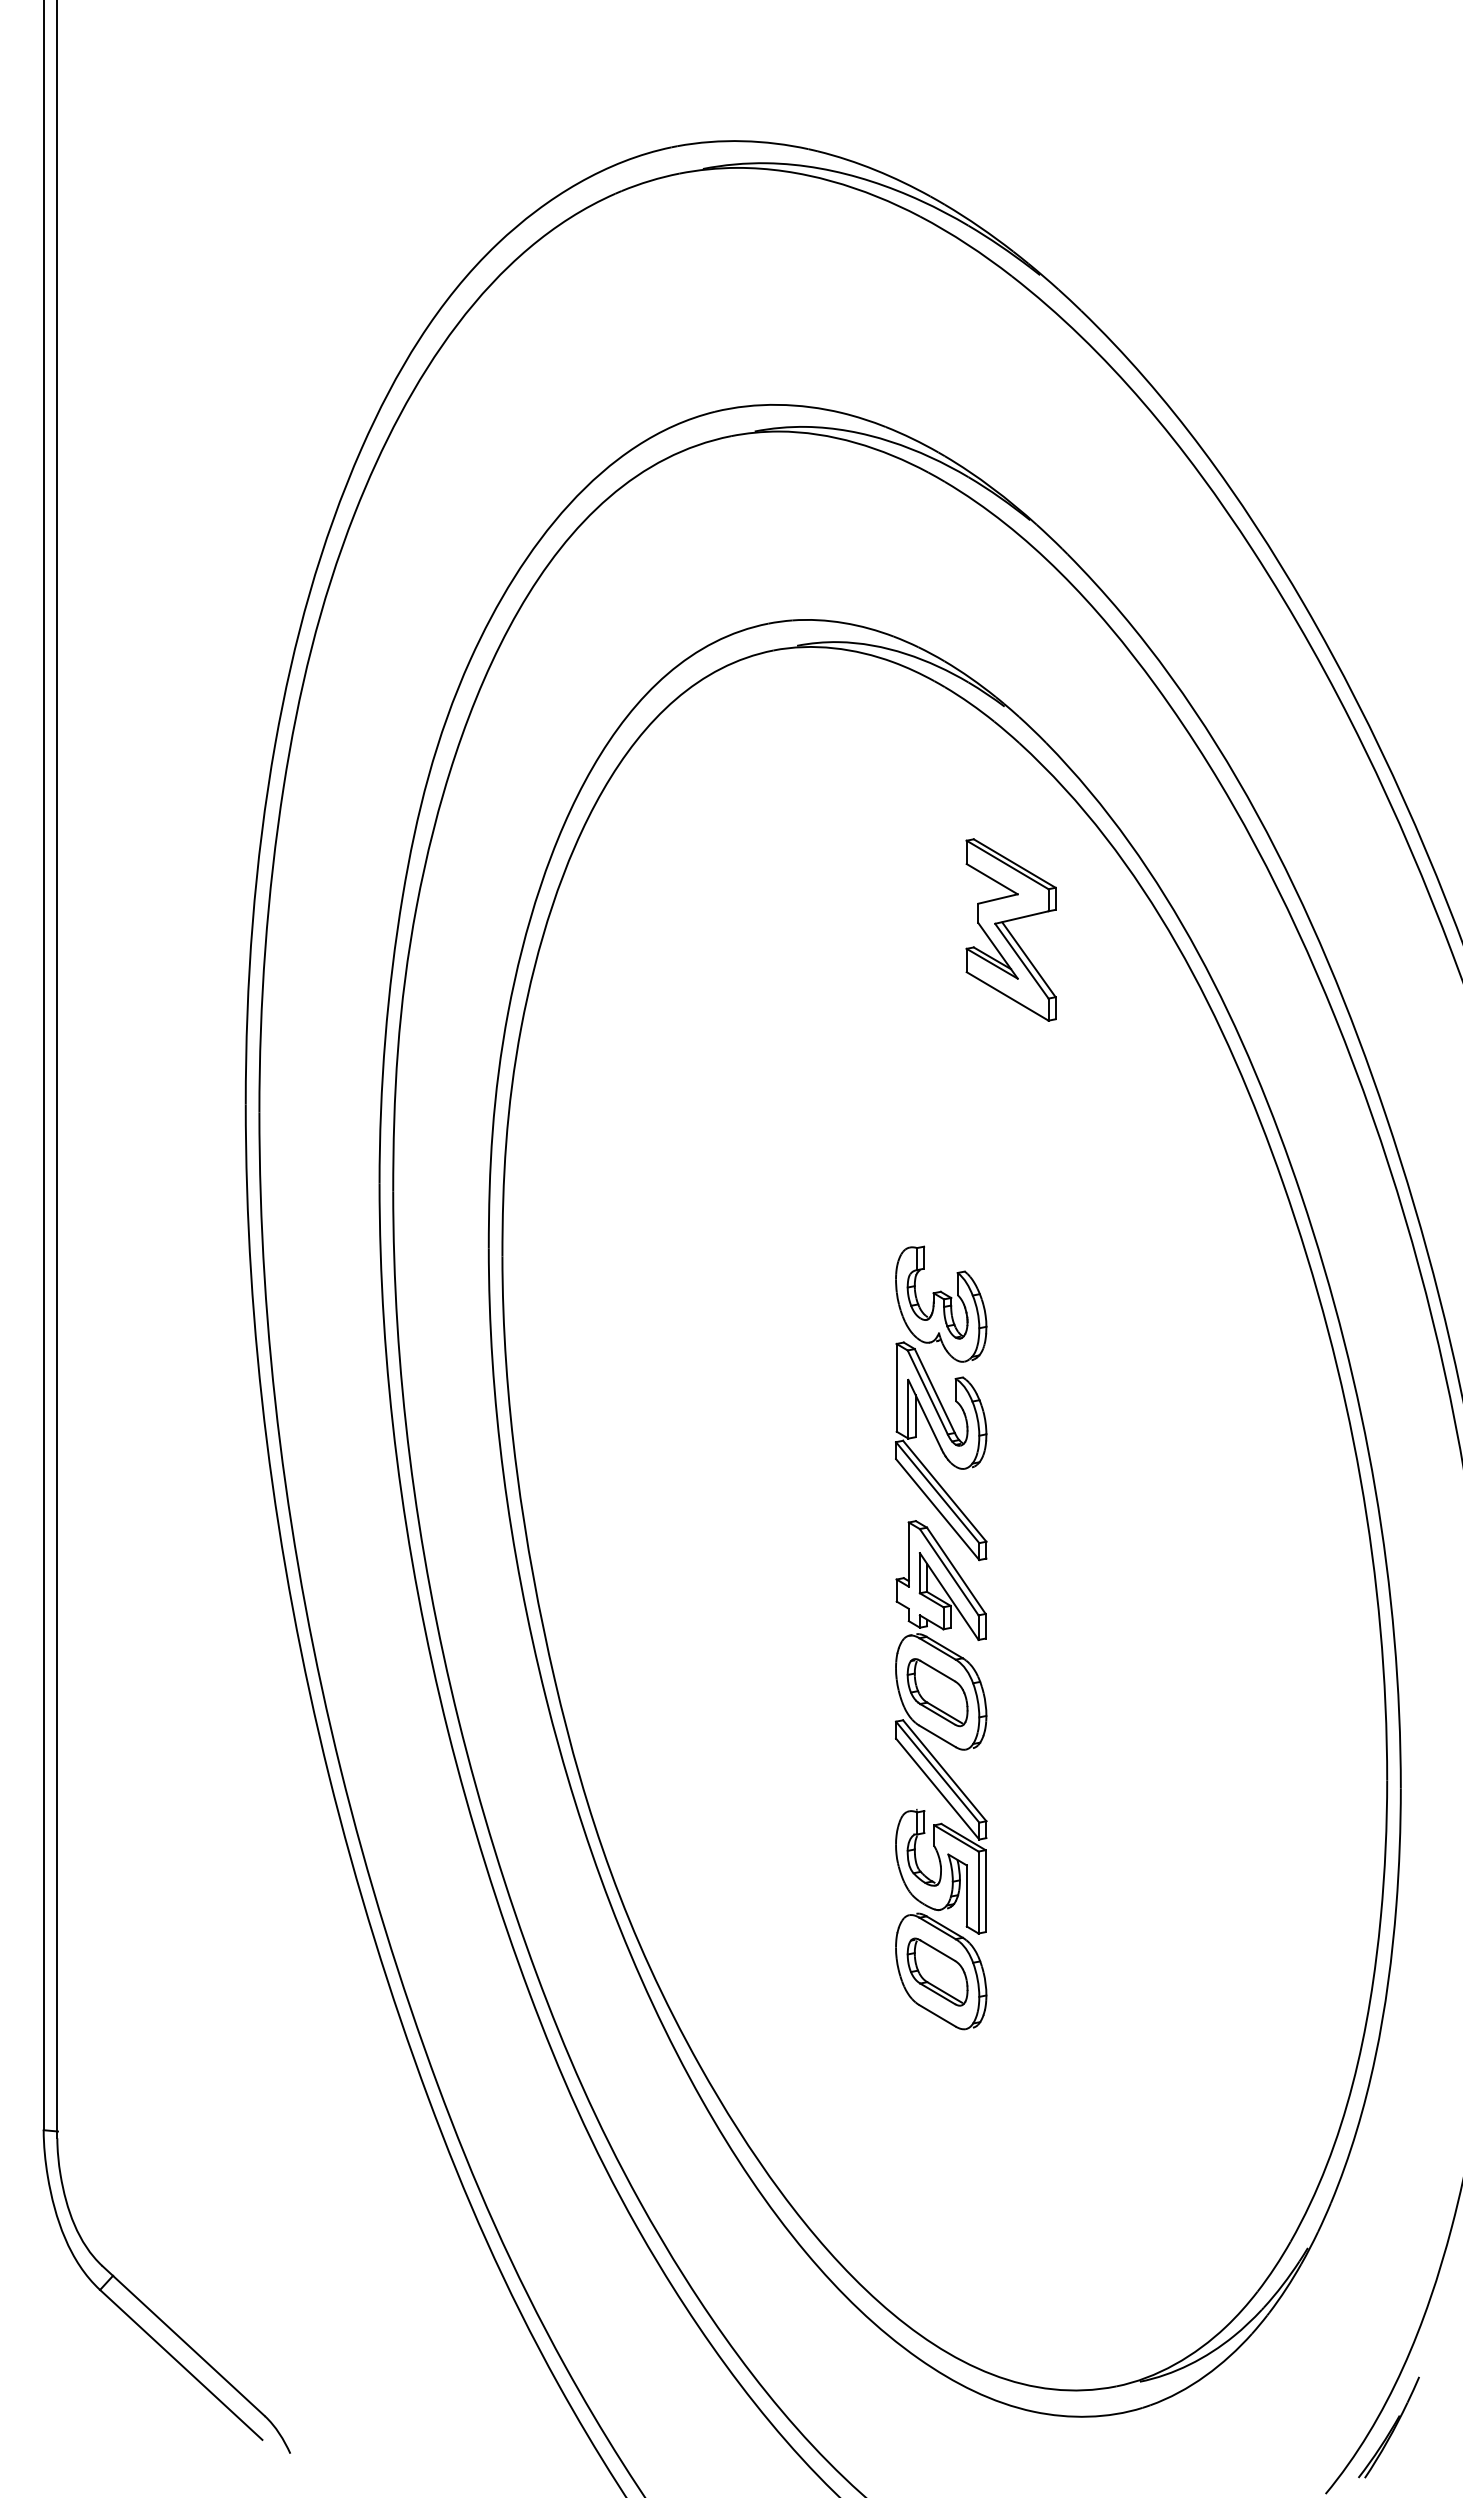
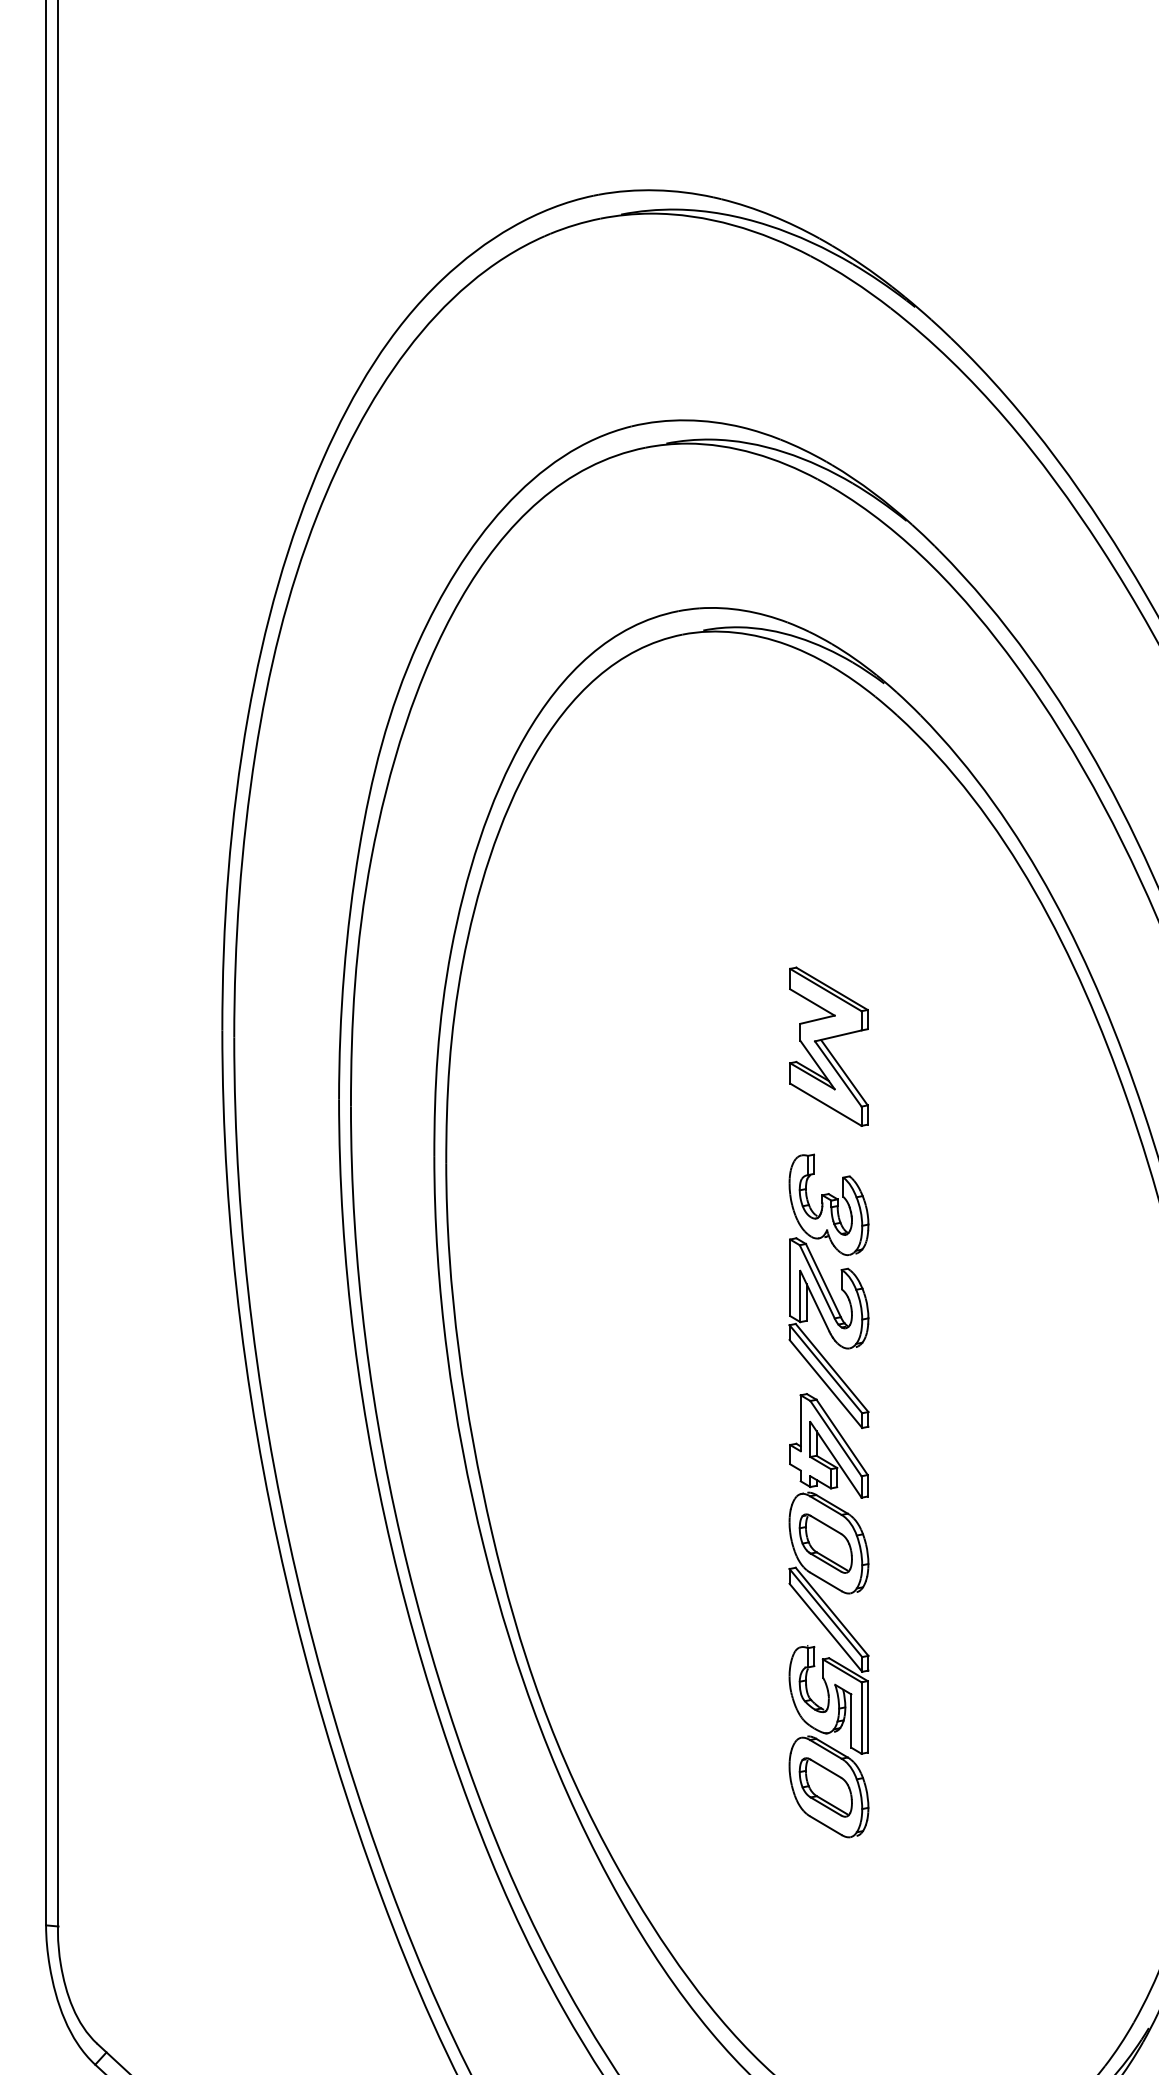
part: (1010, 929) -> (828, 1046), moved

